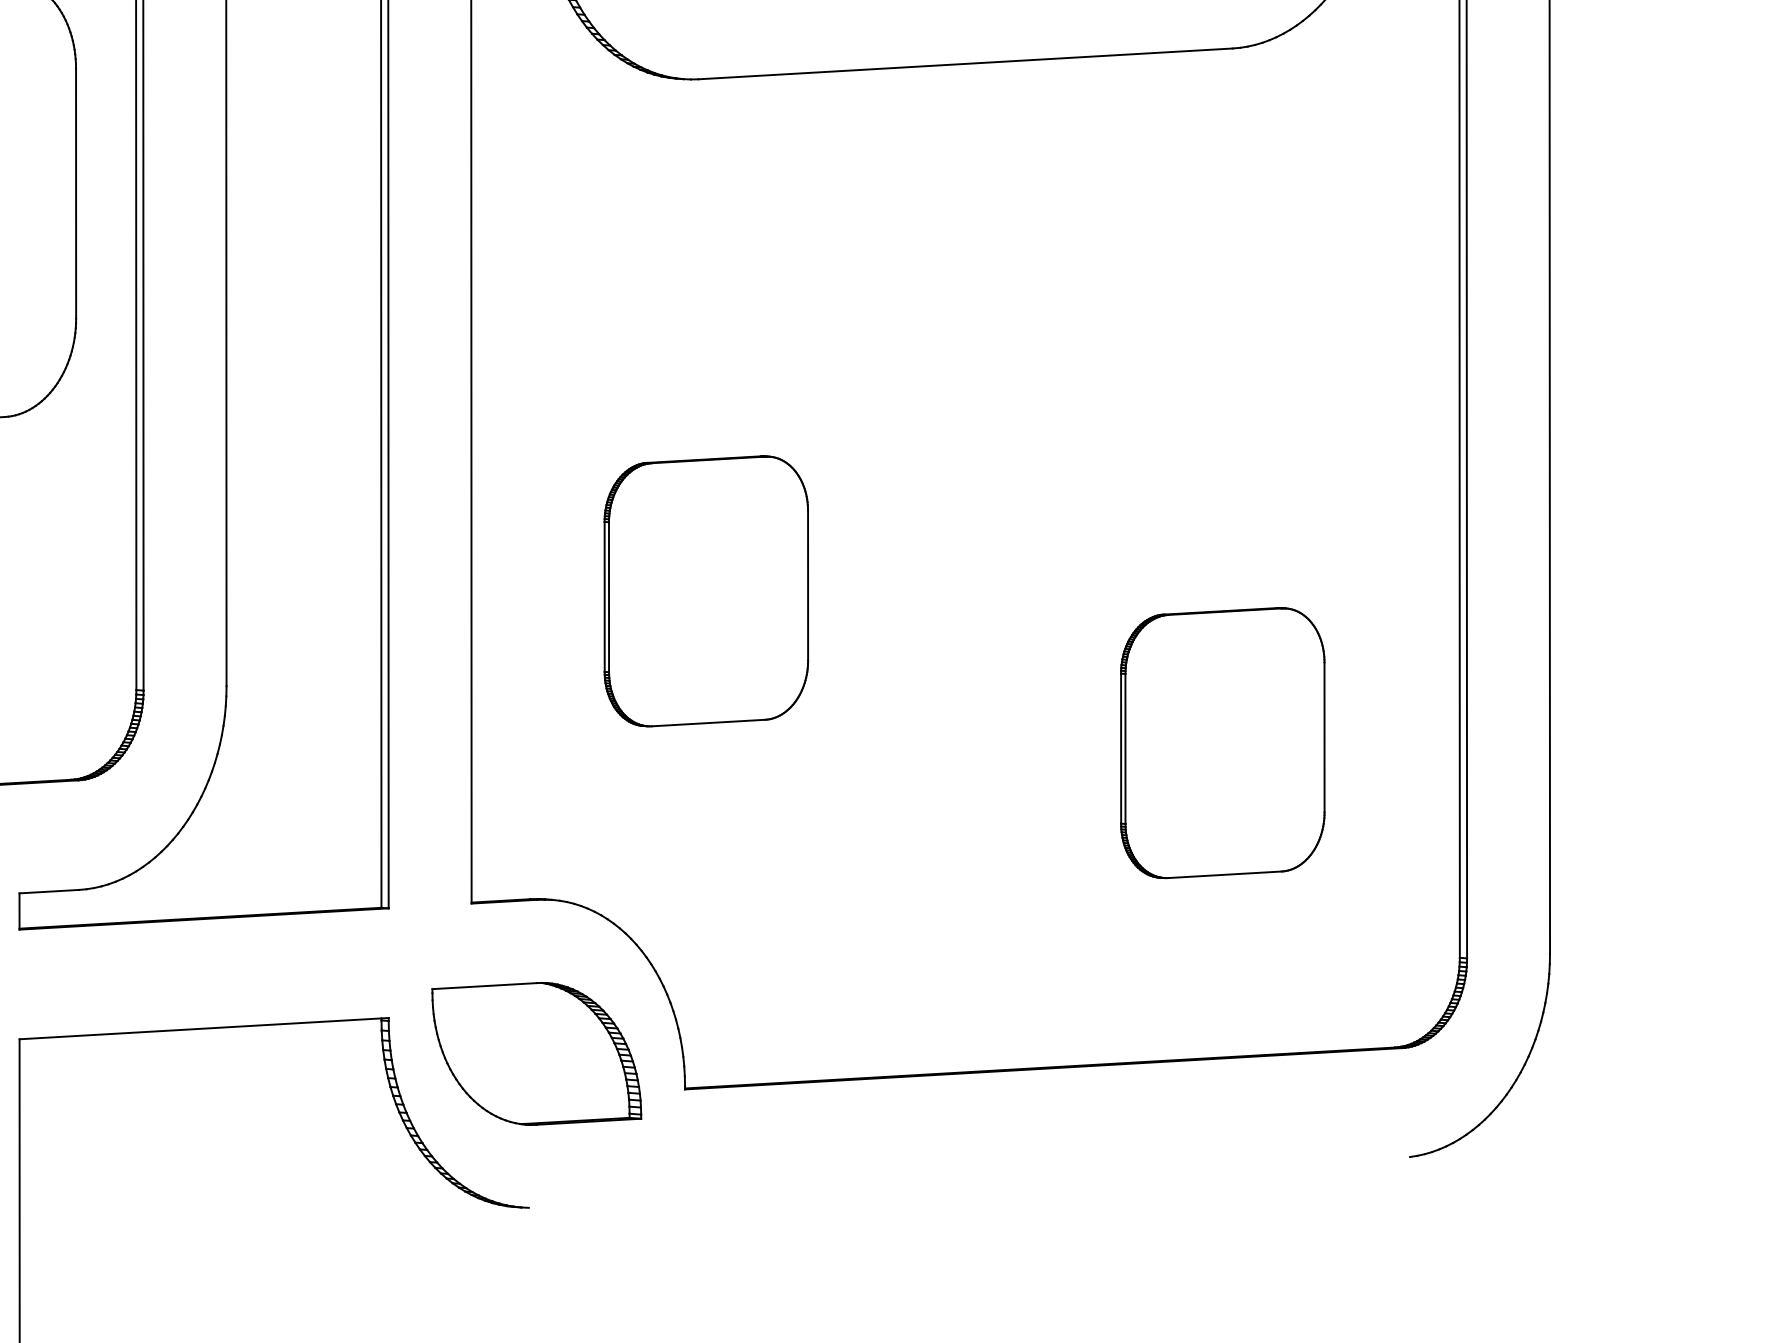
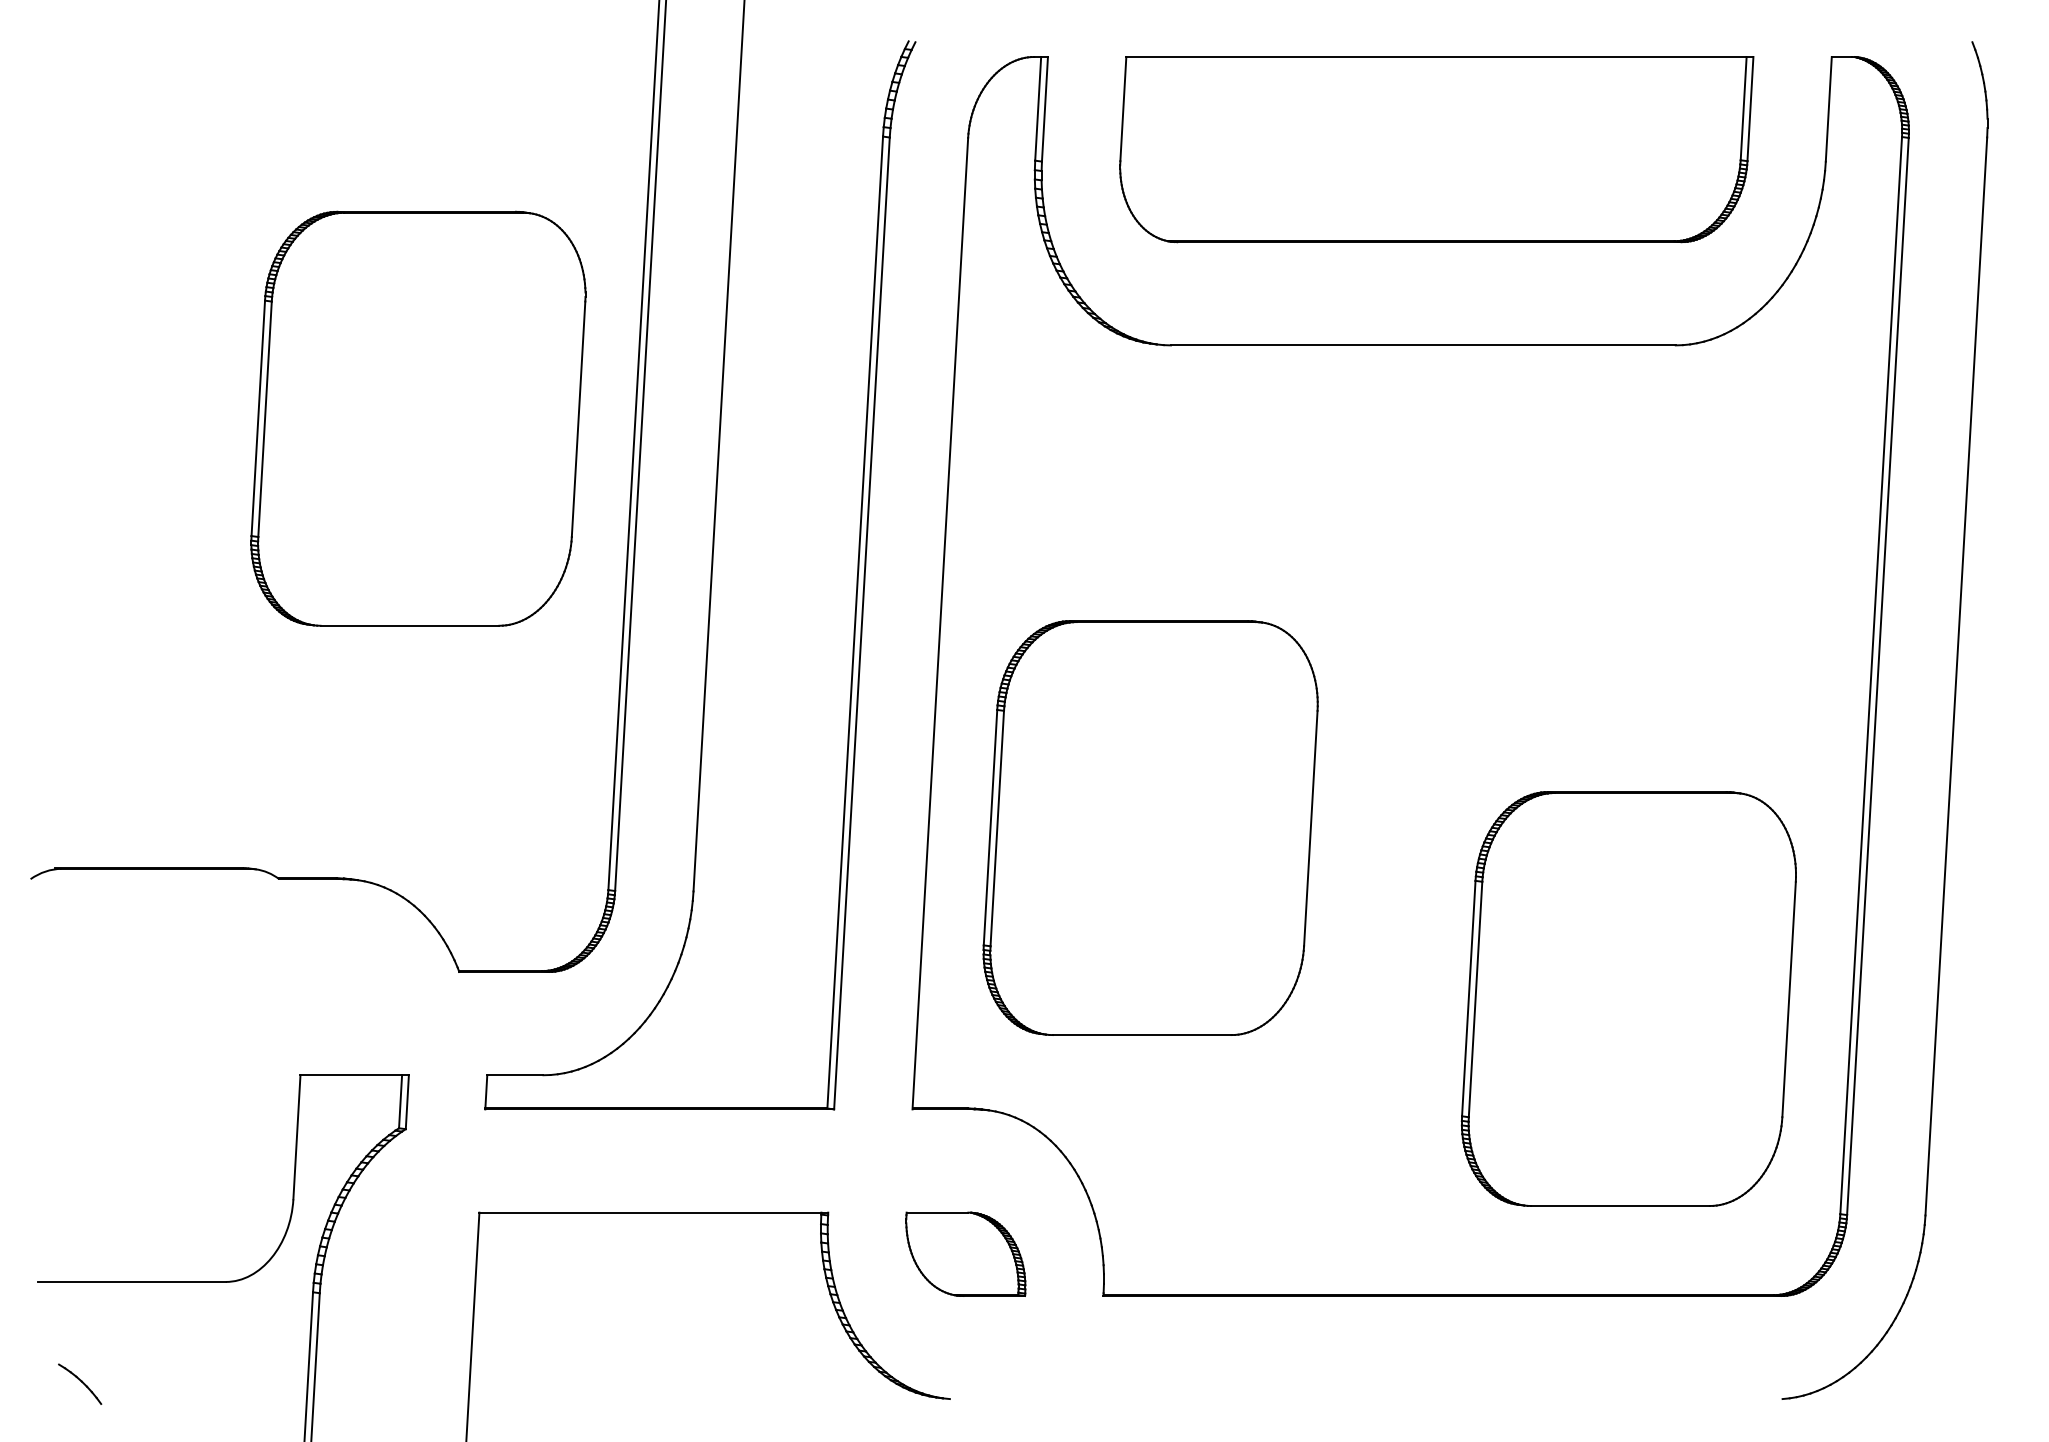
part: (706, 590) -> (1150, 827), size x1.67
part: (1222, 742) -> (1628, 998), size x1.67
part: (536, 1052) -> (965, 1253), size x0.62

